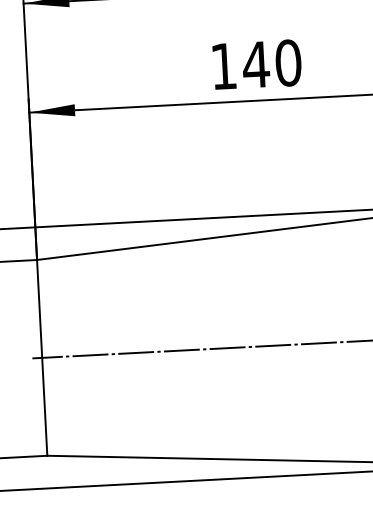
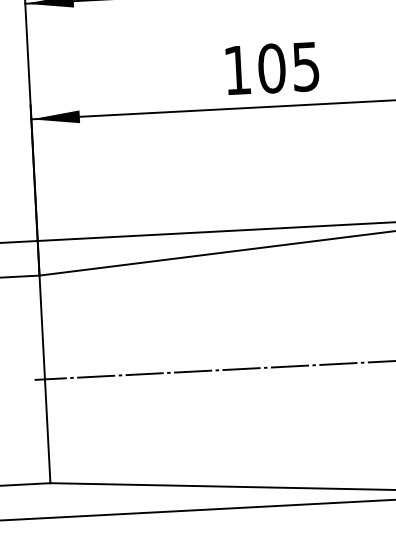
text: (271, 63) -> (288, 67), 140 -> 105

